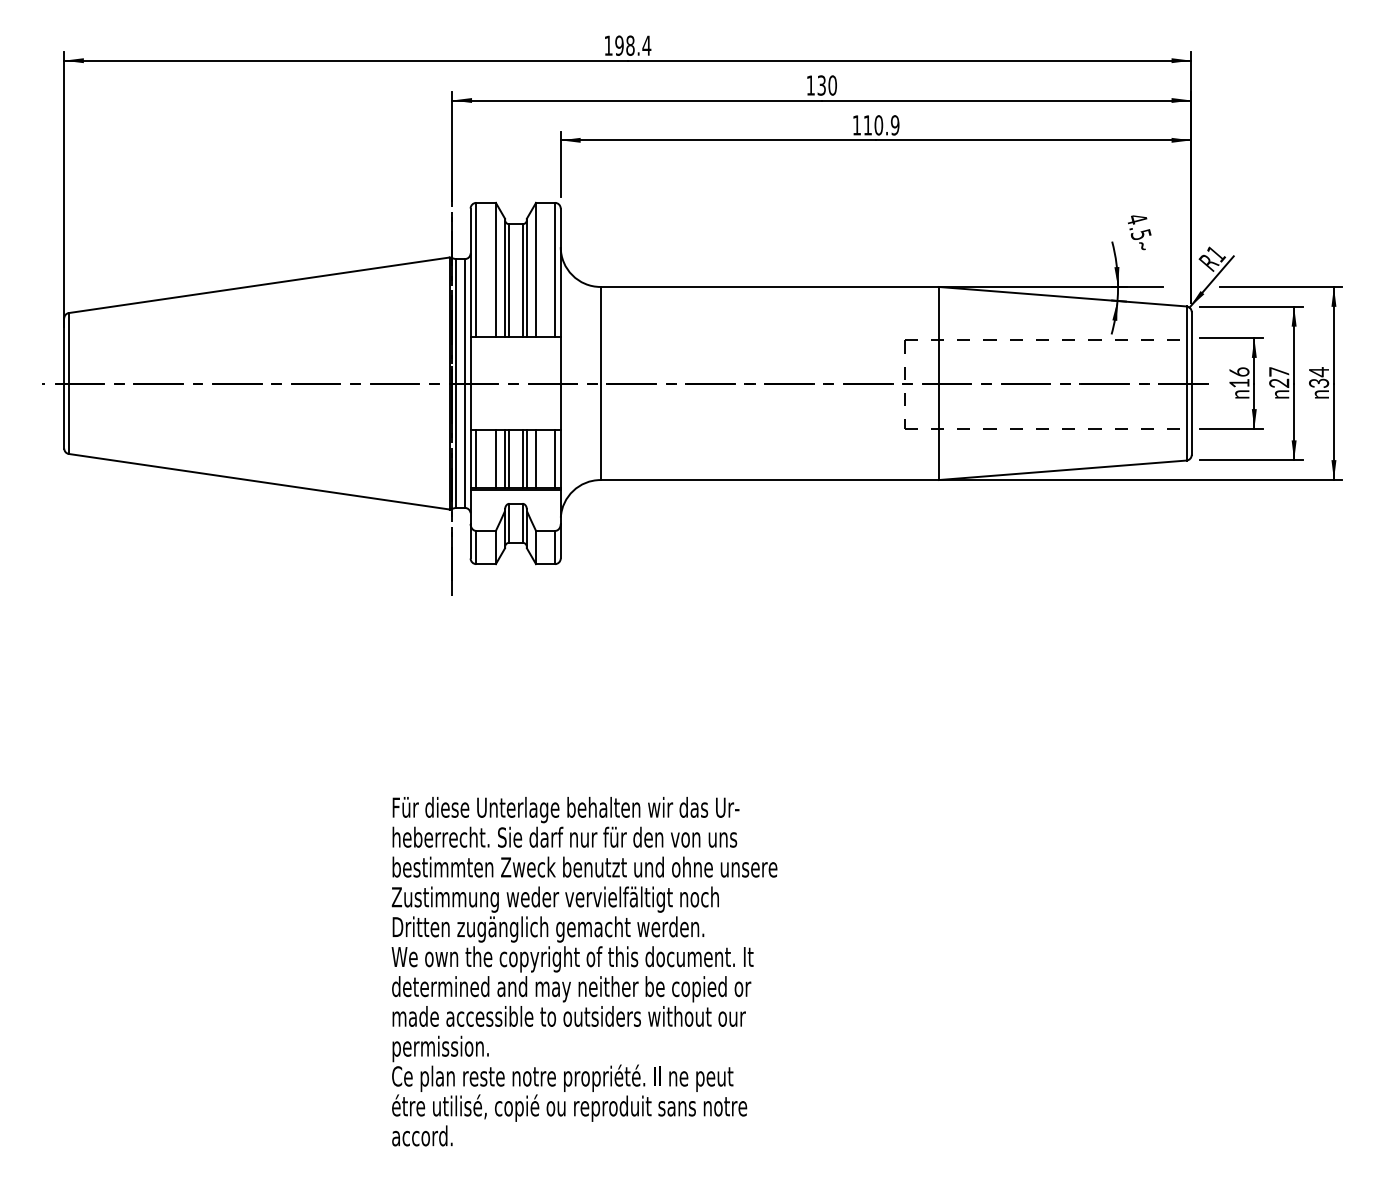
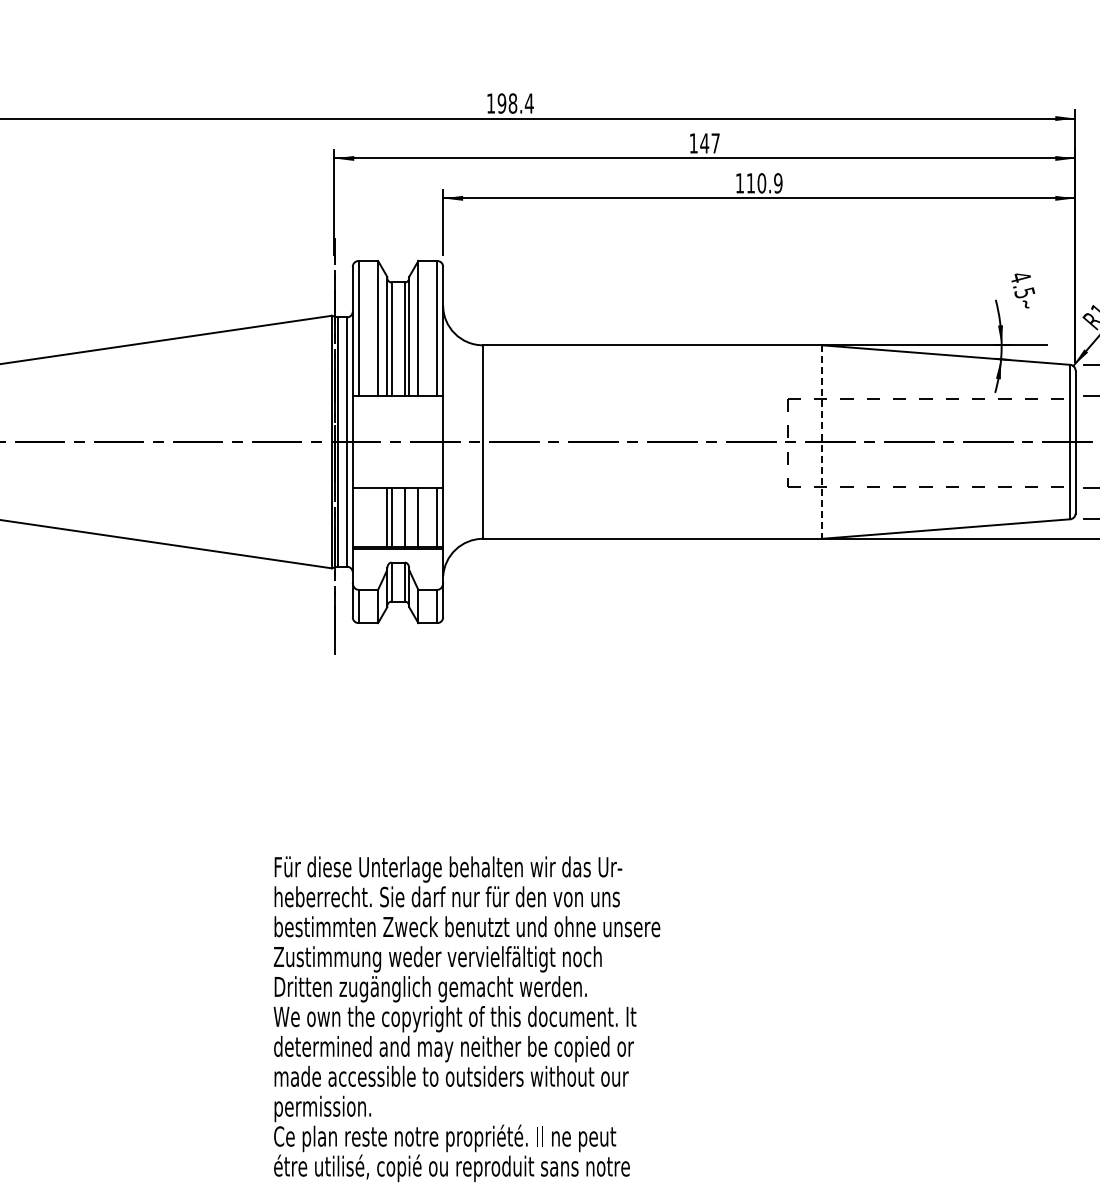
text: (826, 85) -> (709, 143), 130 -> 147
line: (938, 383) -> (821, 442), solid -> dashed
line: (476, 458) -> (358, 517), removed
line: (495, 458) -> (377, 517), removed
line: (526, 458) -> (408, 517), removed

